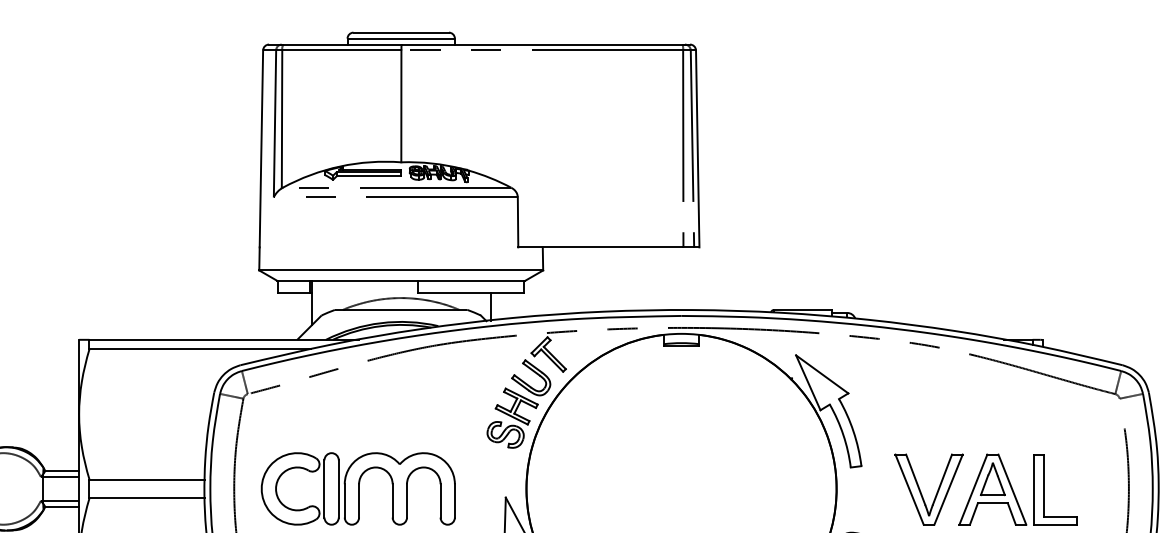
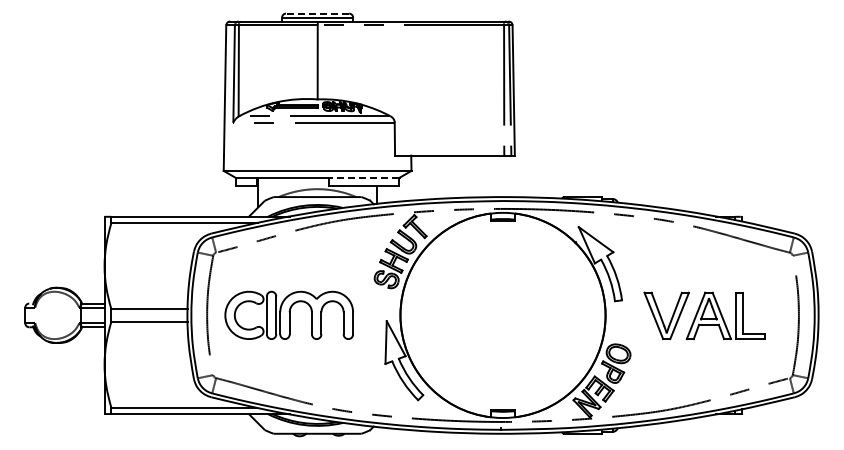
line: (401, 32) -> (317, 13), solid -> dashed
line: (470, 280) -> (363, 177), solid -> dashed

